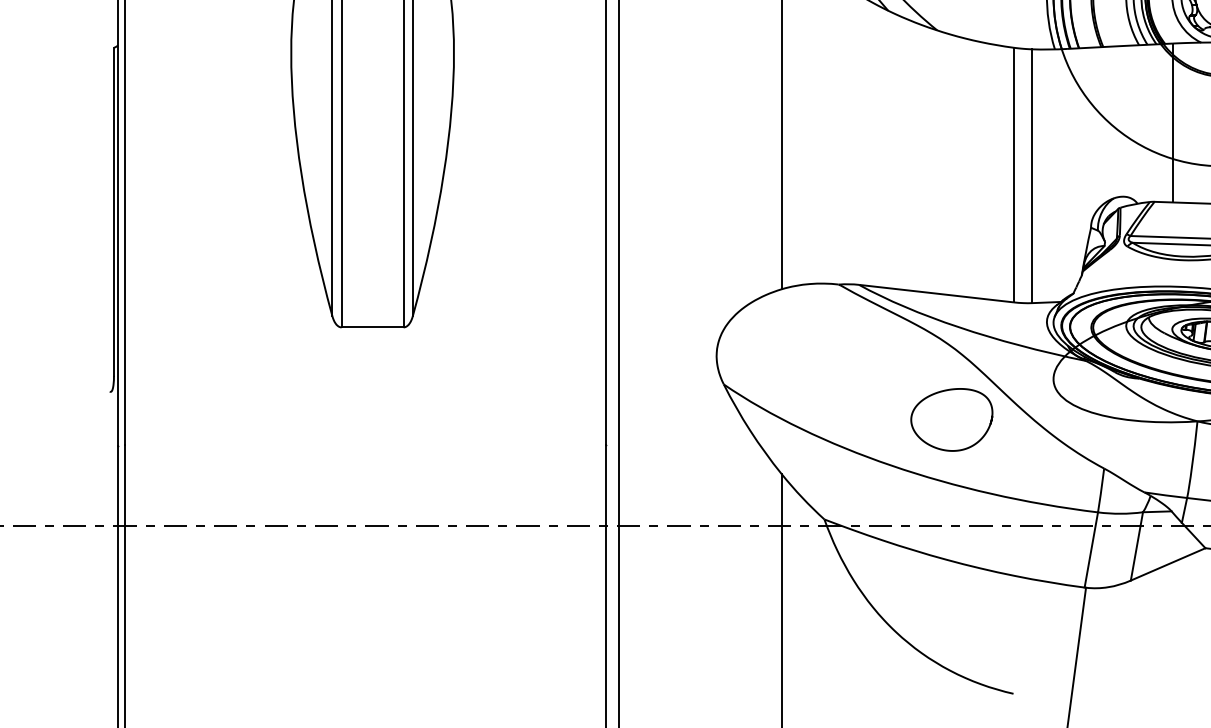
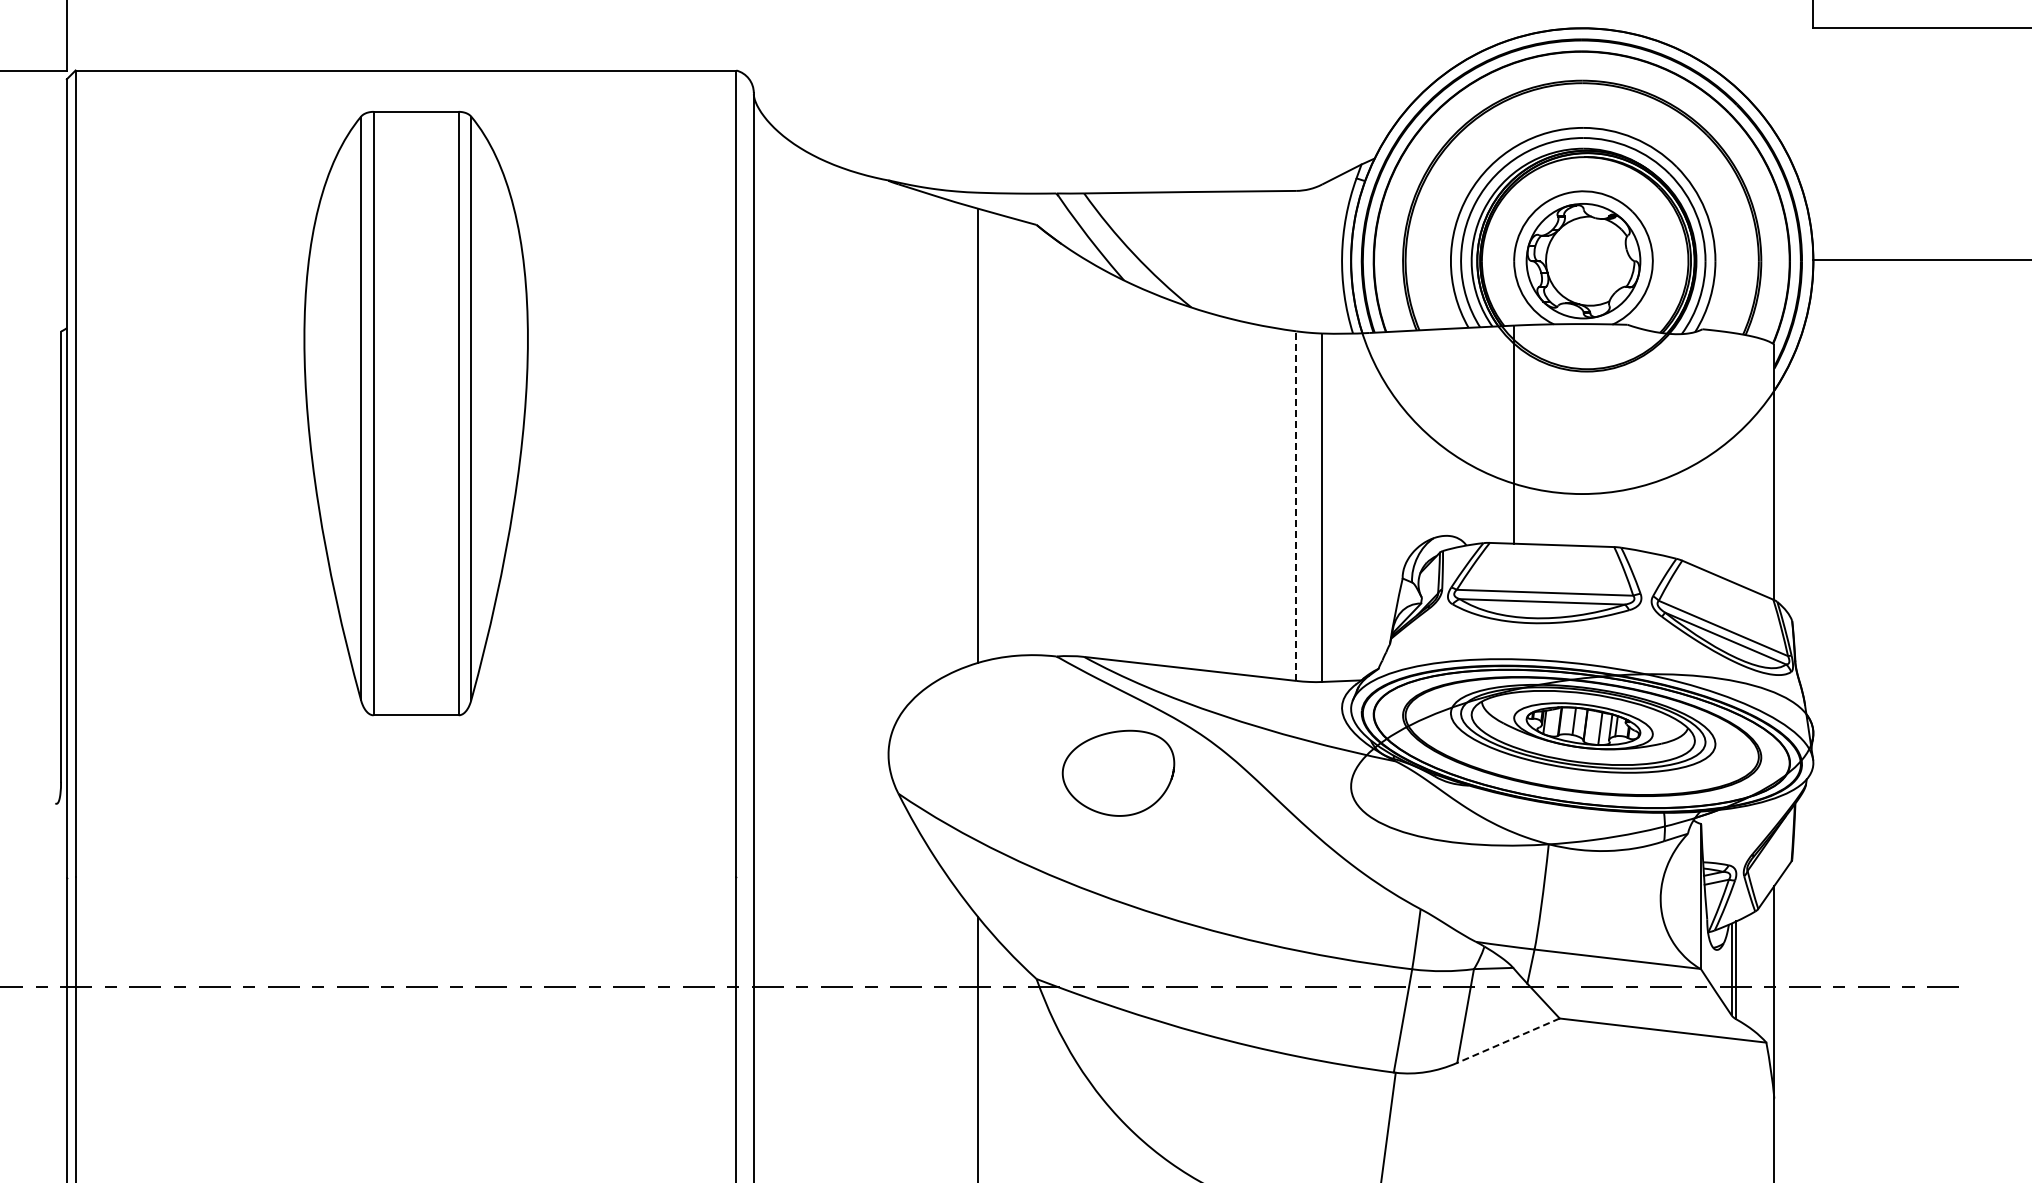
line: (1013, 175) -> (1296, 506), solid -> dashed
curve: (944, 391) -> (1108, 734), moved
line: (1168, 564) -> (1508, 1040), solid -> dashed

